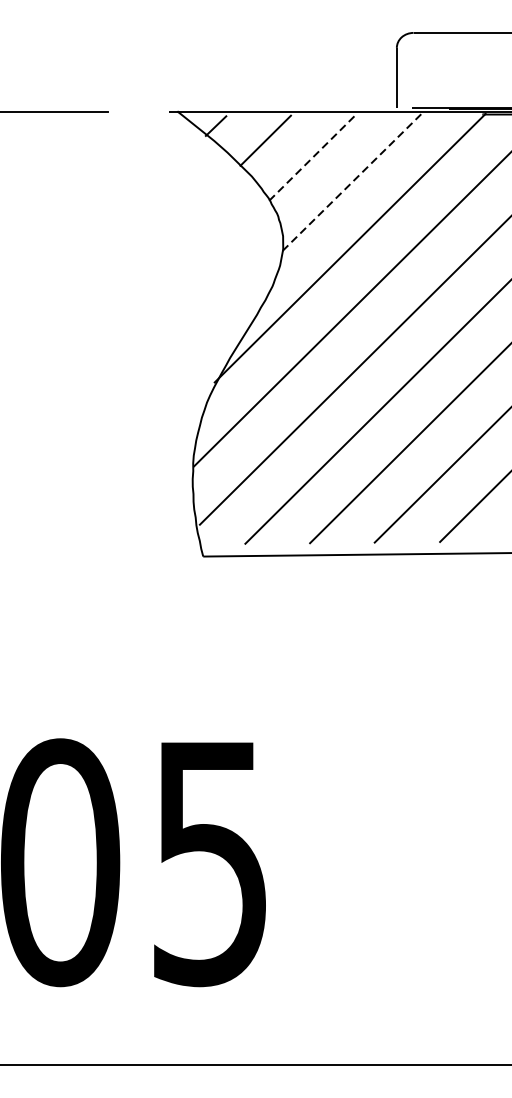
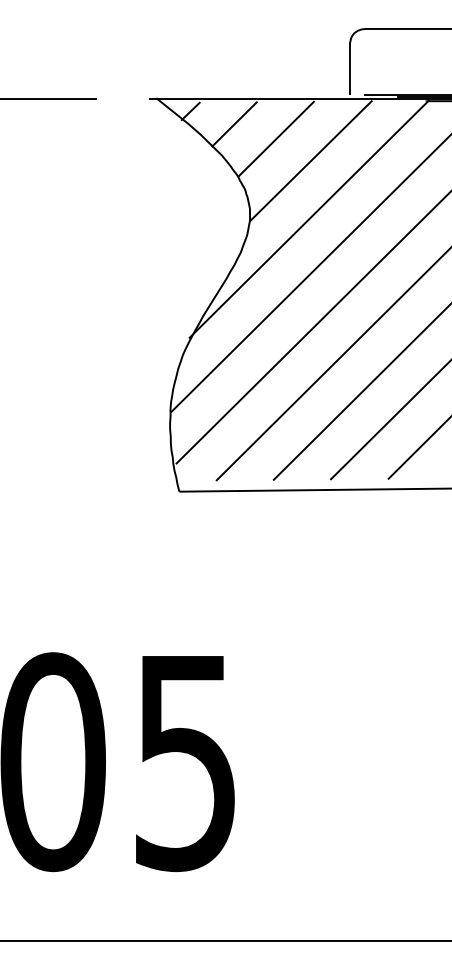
line: (313, 156) -> (276, 138), dashed -> solid
line: (352, 181) -> (311, 160), dashed -> solid

